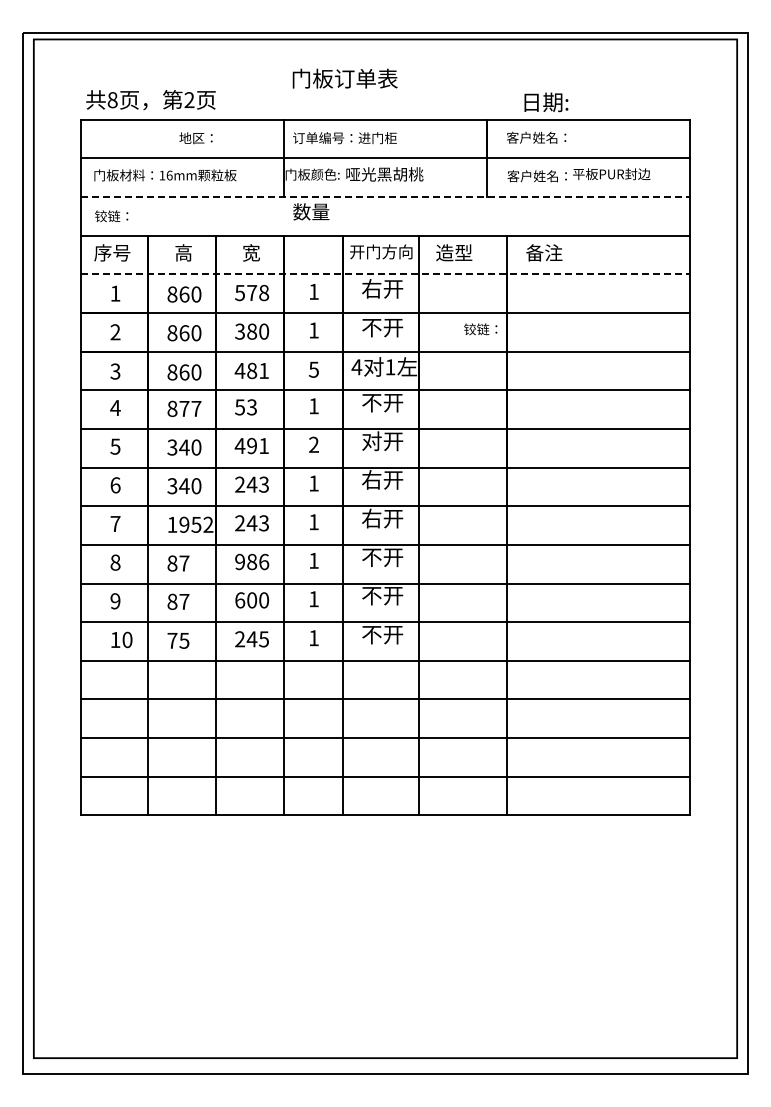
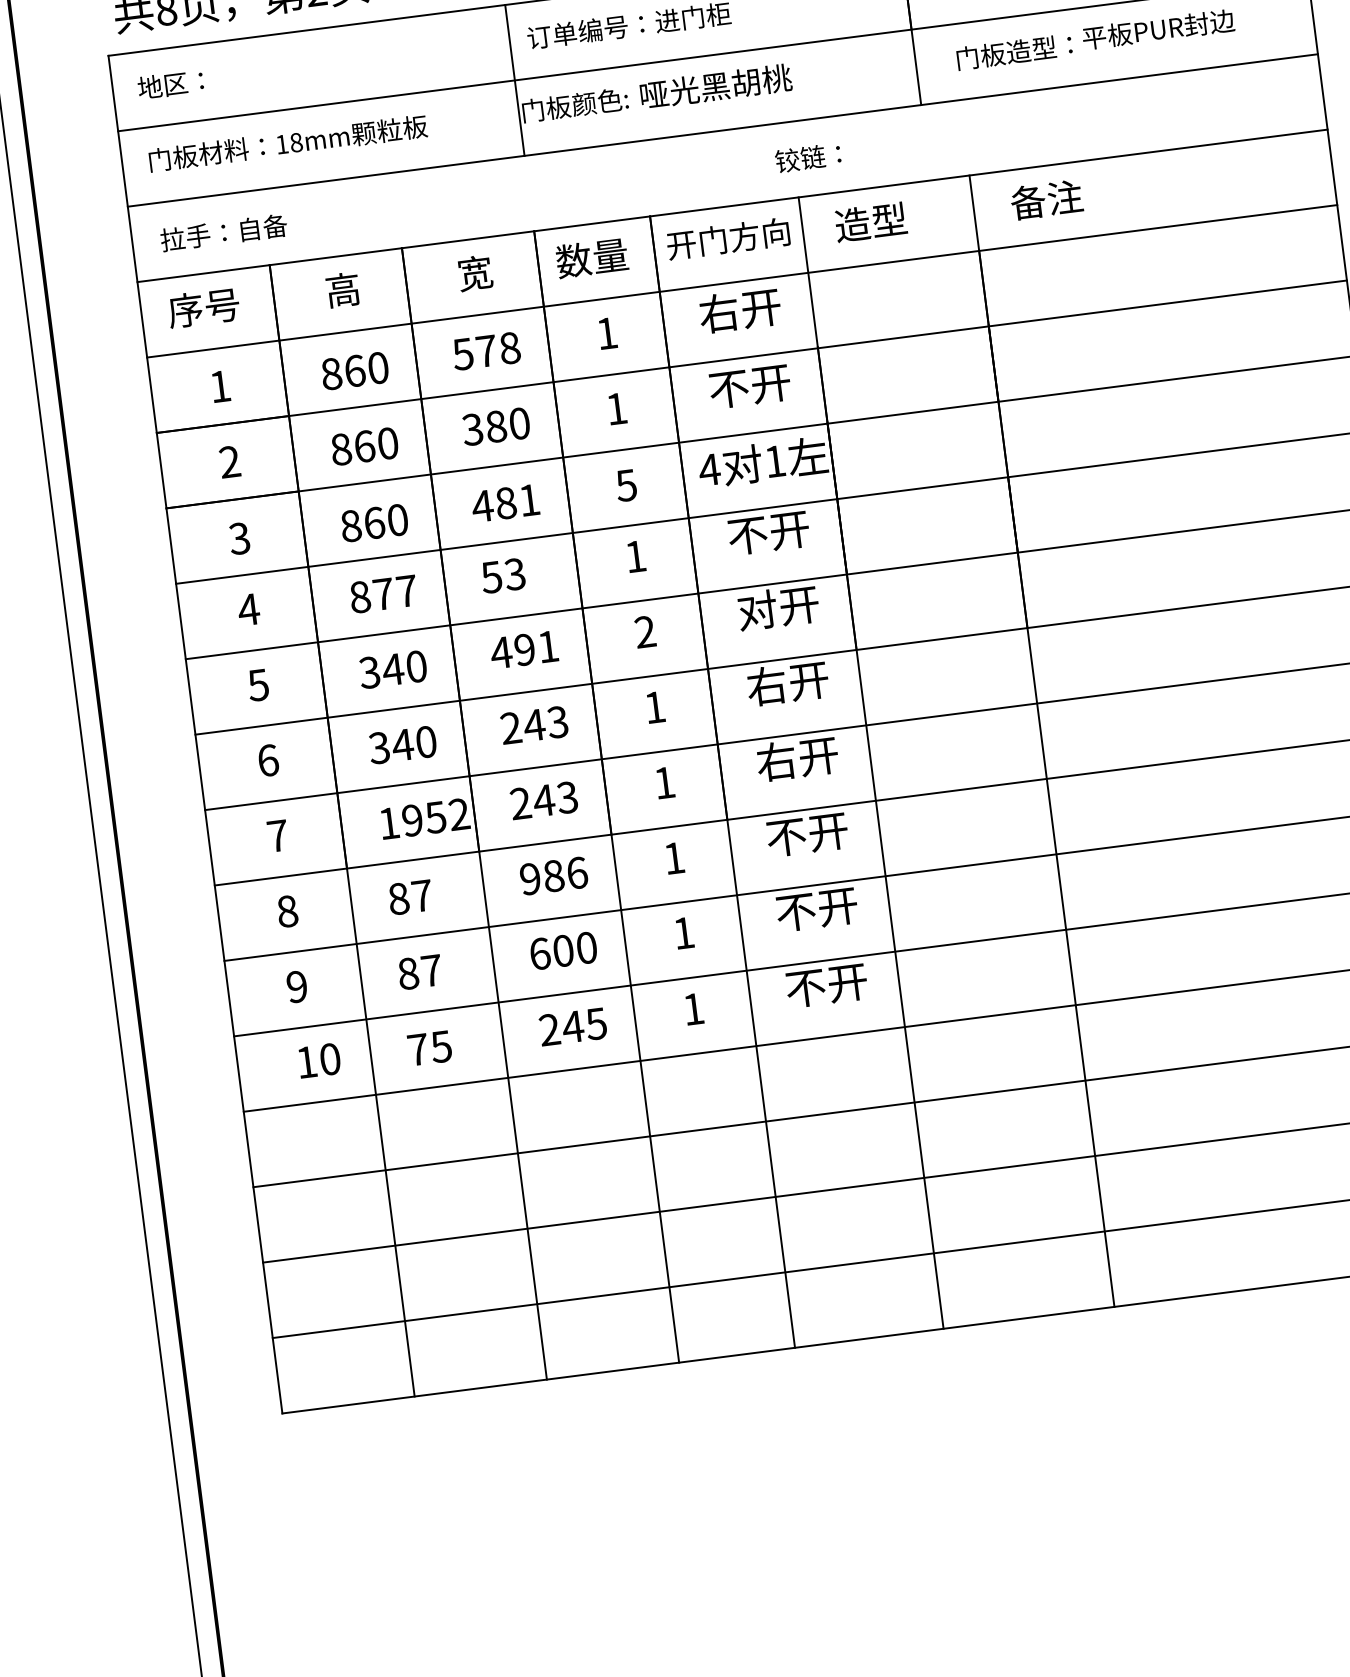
text: (195, 138) -> (169, 85), moved
text: (169, 175) -> (296, 142), 16mm -> 18mm
text: (532, 176) -> (1004, 53), 客户姓名： -> 门板造型：
line: (385, 196) -> (722, 129), dashed -> solid
text: (311, 211) -> (592, 257), moved
text: (127, 216) -> (224, 233), 铰链： -> 拉手：自备
line: (385, 274) -> (742, 281), dashed -> solid
text: (480, 329) -> (807, 158), moved

